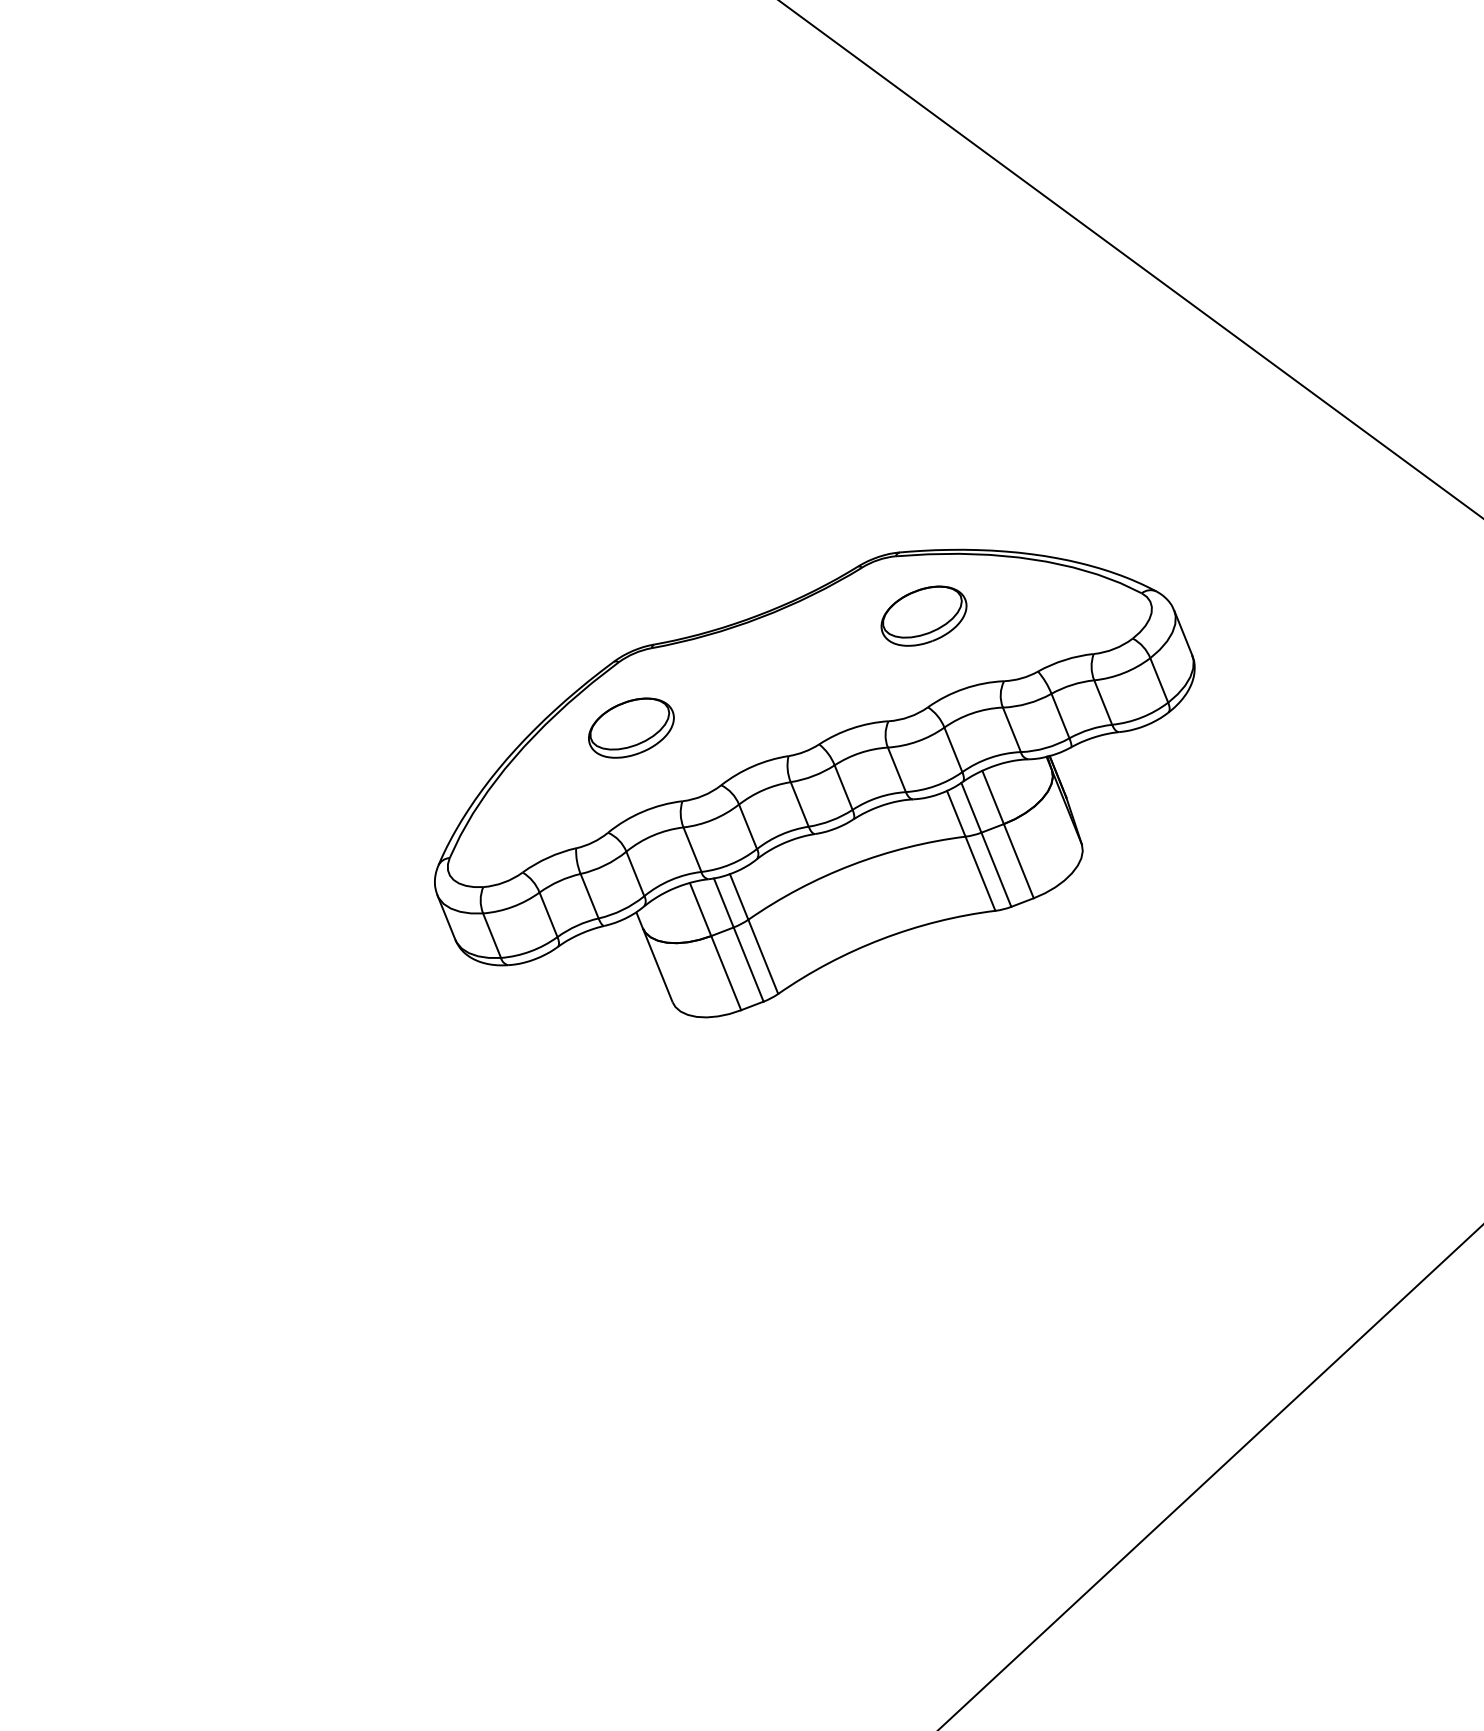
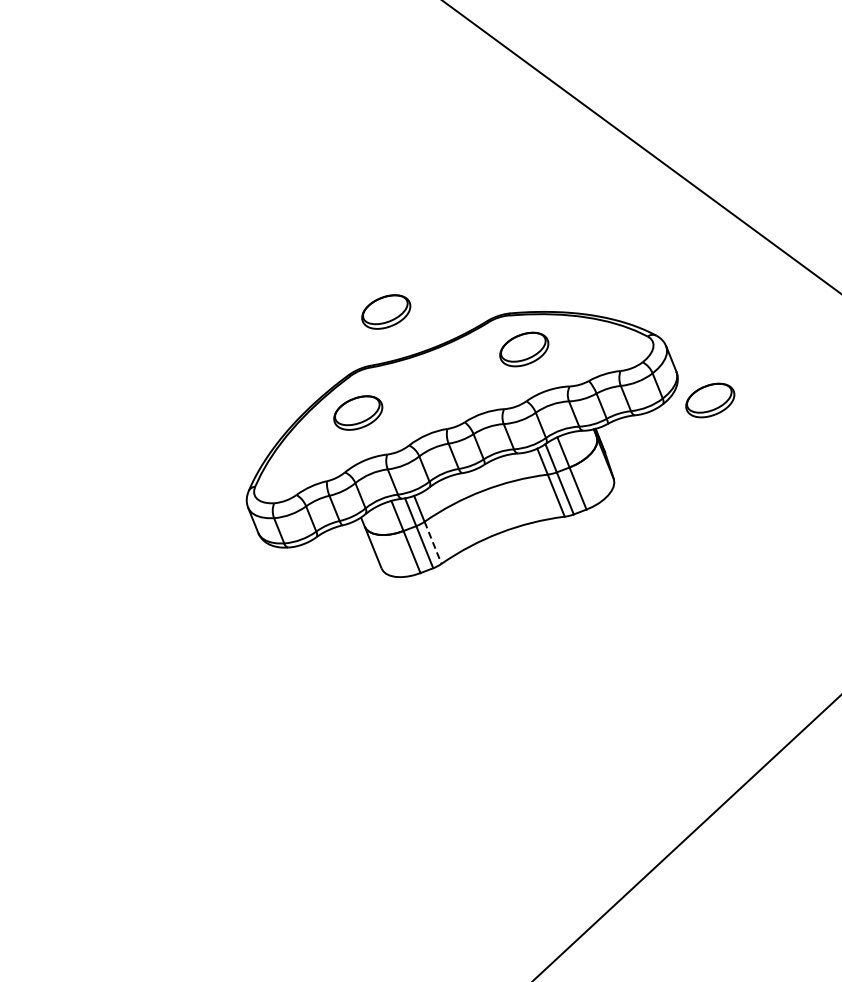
part: (681, 549) -> (386, 311), added
part: (1252, 705) -> (710, 400), added
line: (764, 956) -> (433, 542), solid -> dashed

